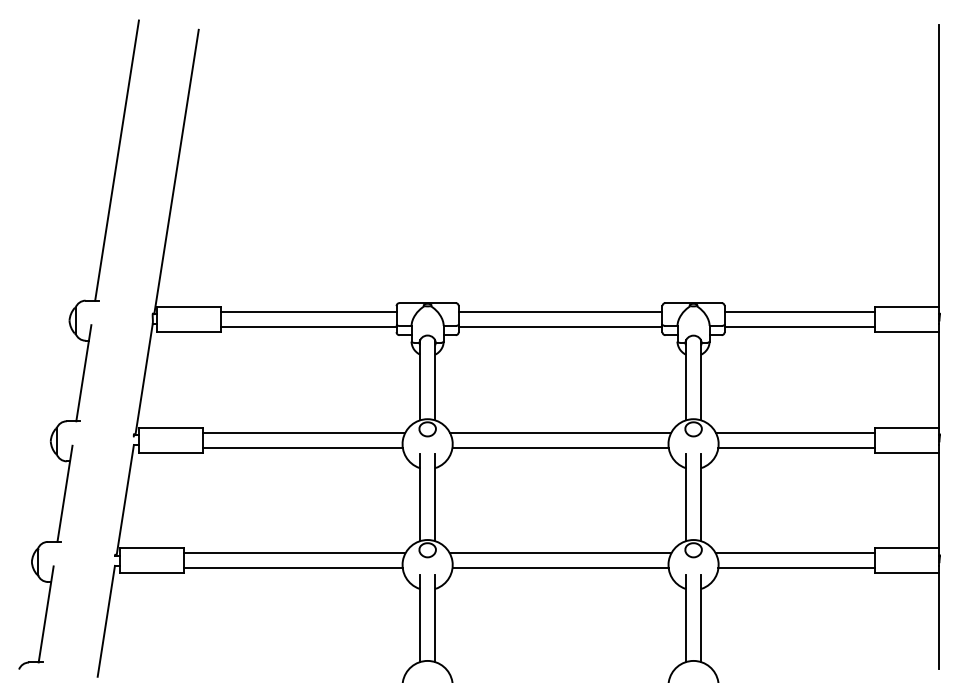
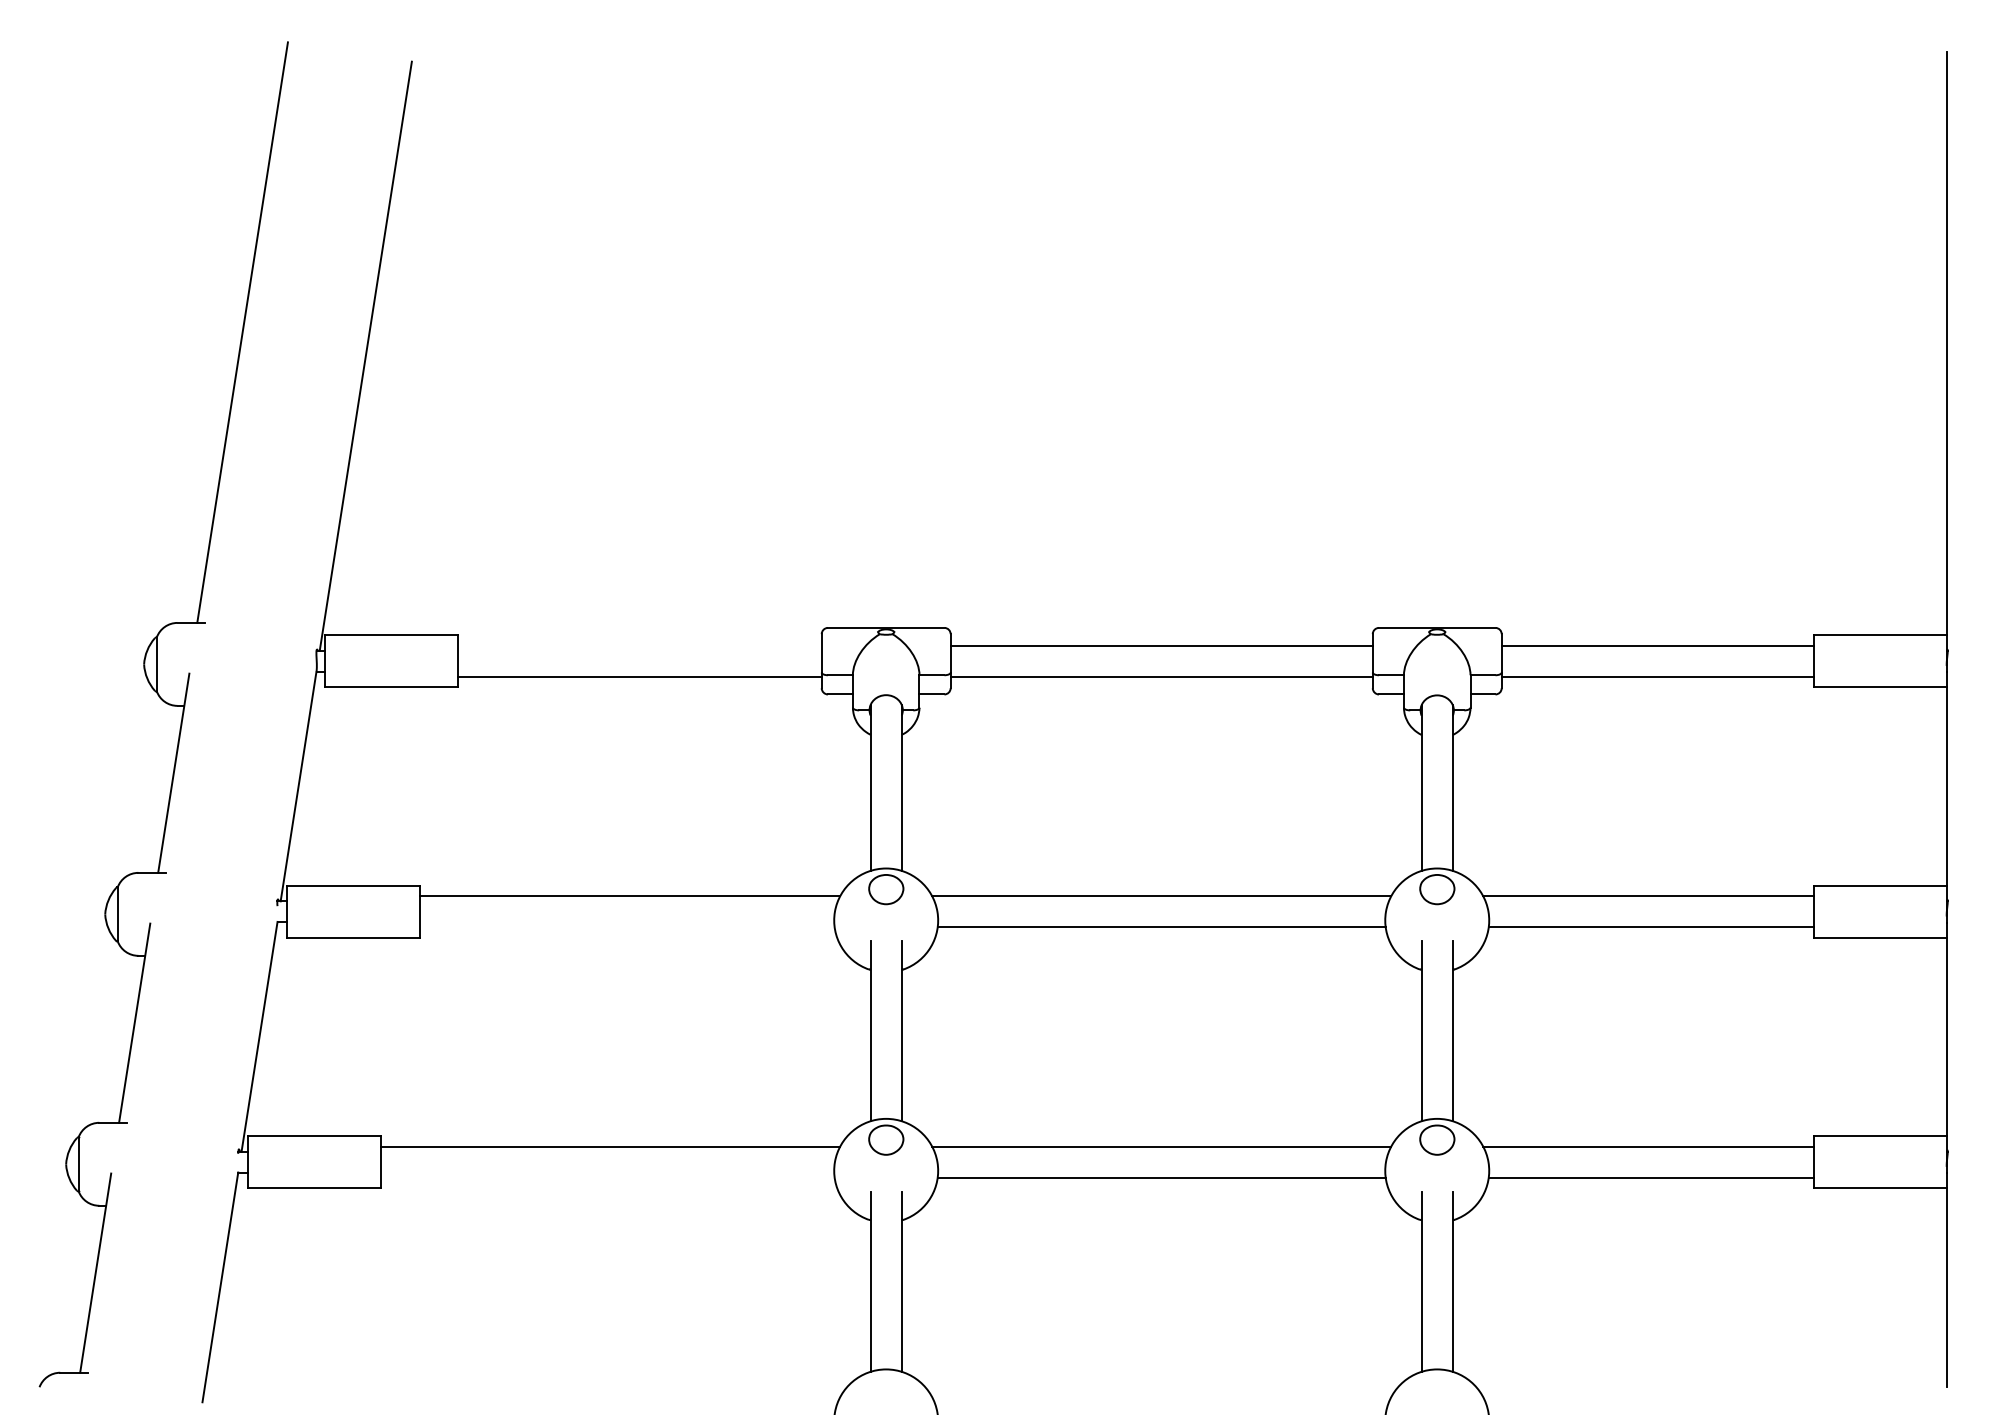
line: (308, 311) -> (639, 645), removed
line: (302, 447) -> (626, 927), removed
line: (292, 568) -> (606, 1177), removed

